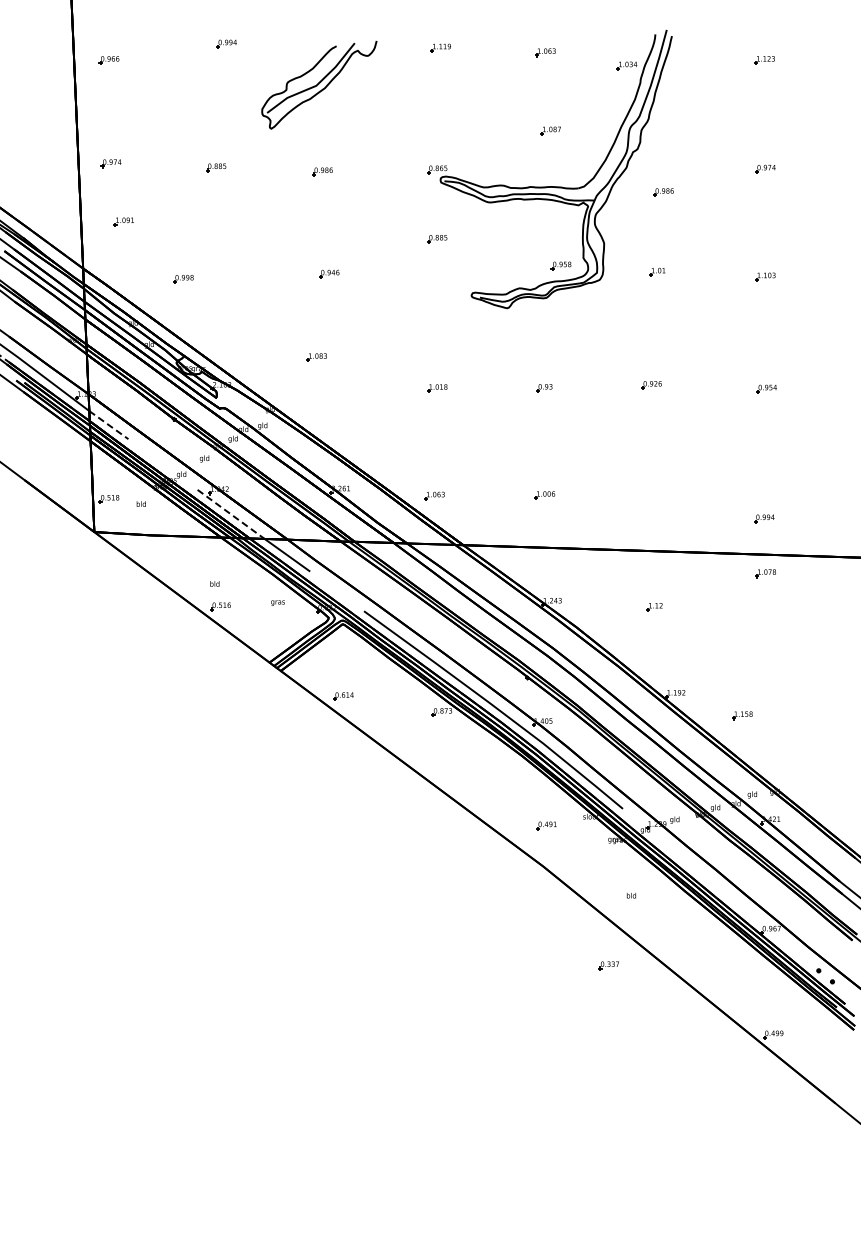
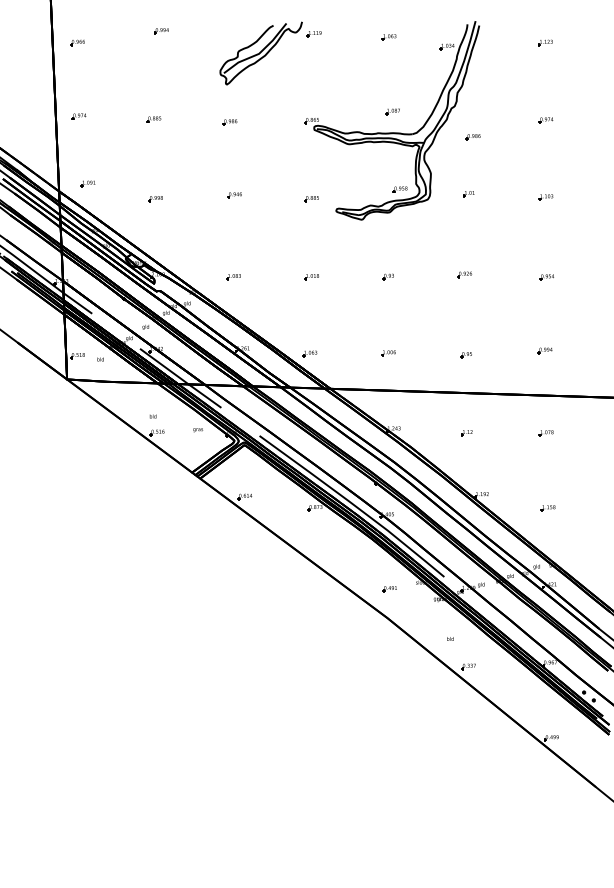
part: (319, 84) -> (261, 52), moved
part: (550, 130) -> (392, 111), moved
part: (123, 221) -> (87, 183), moved
part: (437, 239) -> (311, 199), moved
part: (183, 279) -> (155, 199), moved
part: (316, 357) -> (233, 277), moved
line: (109, 425) -> (77, 303), dashed -> solid
part: (653, 497) -> (466, 354), added
line: (231, 514) -> (164, 366), dashed -> solid
part: (764, 518) -> (545, 350), moved
part: (765, 573) -> (546, 433), moved
part: (742, 715) -> (548, 508), moved
part: (608, 965) -> (468, 666), moved

